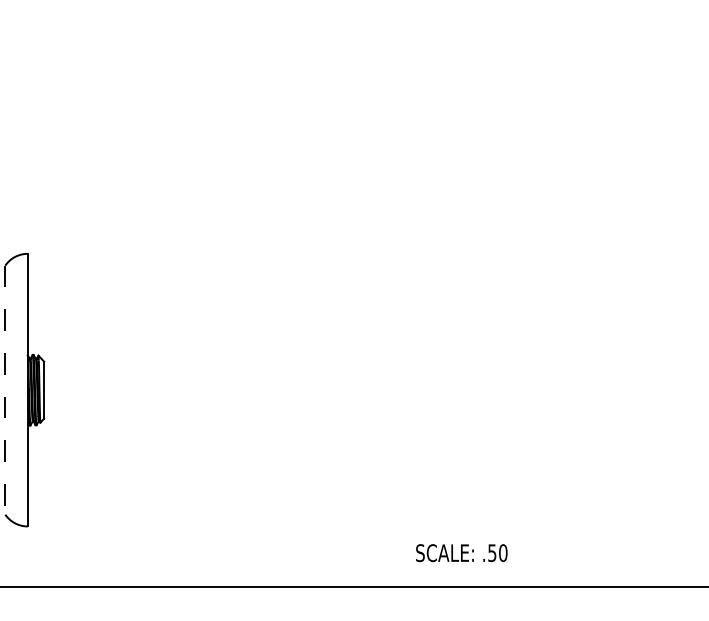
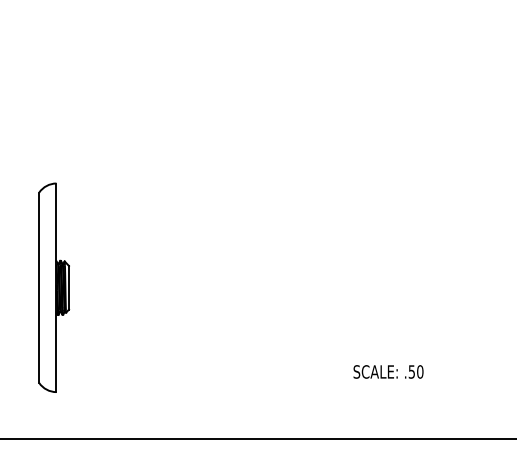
line: (5, 390) -> (39, 288), dashed -> solid
text: (461, 553) -> (388, 372), moved

